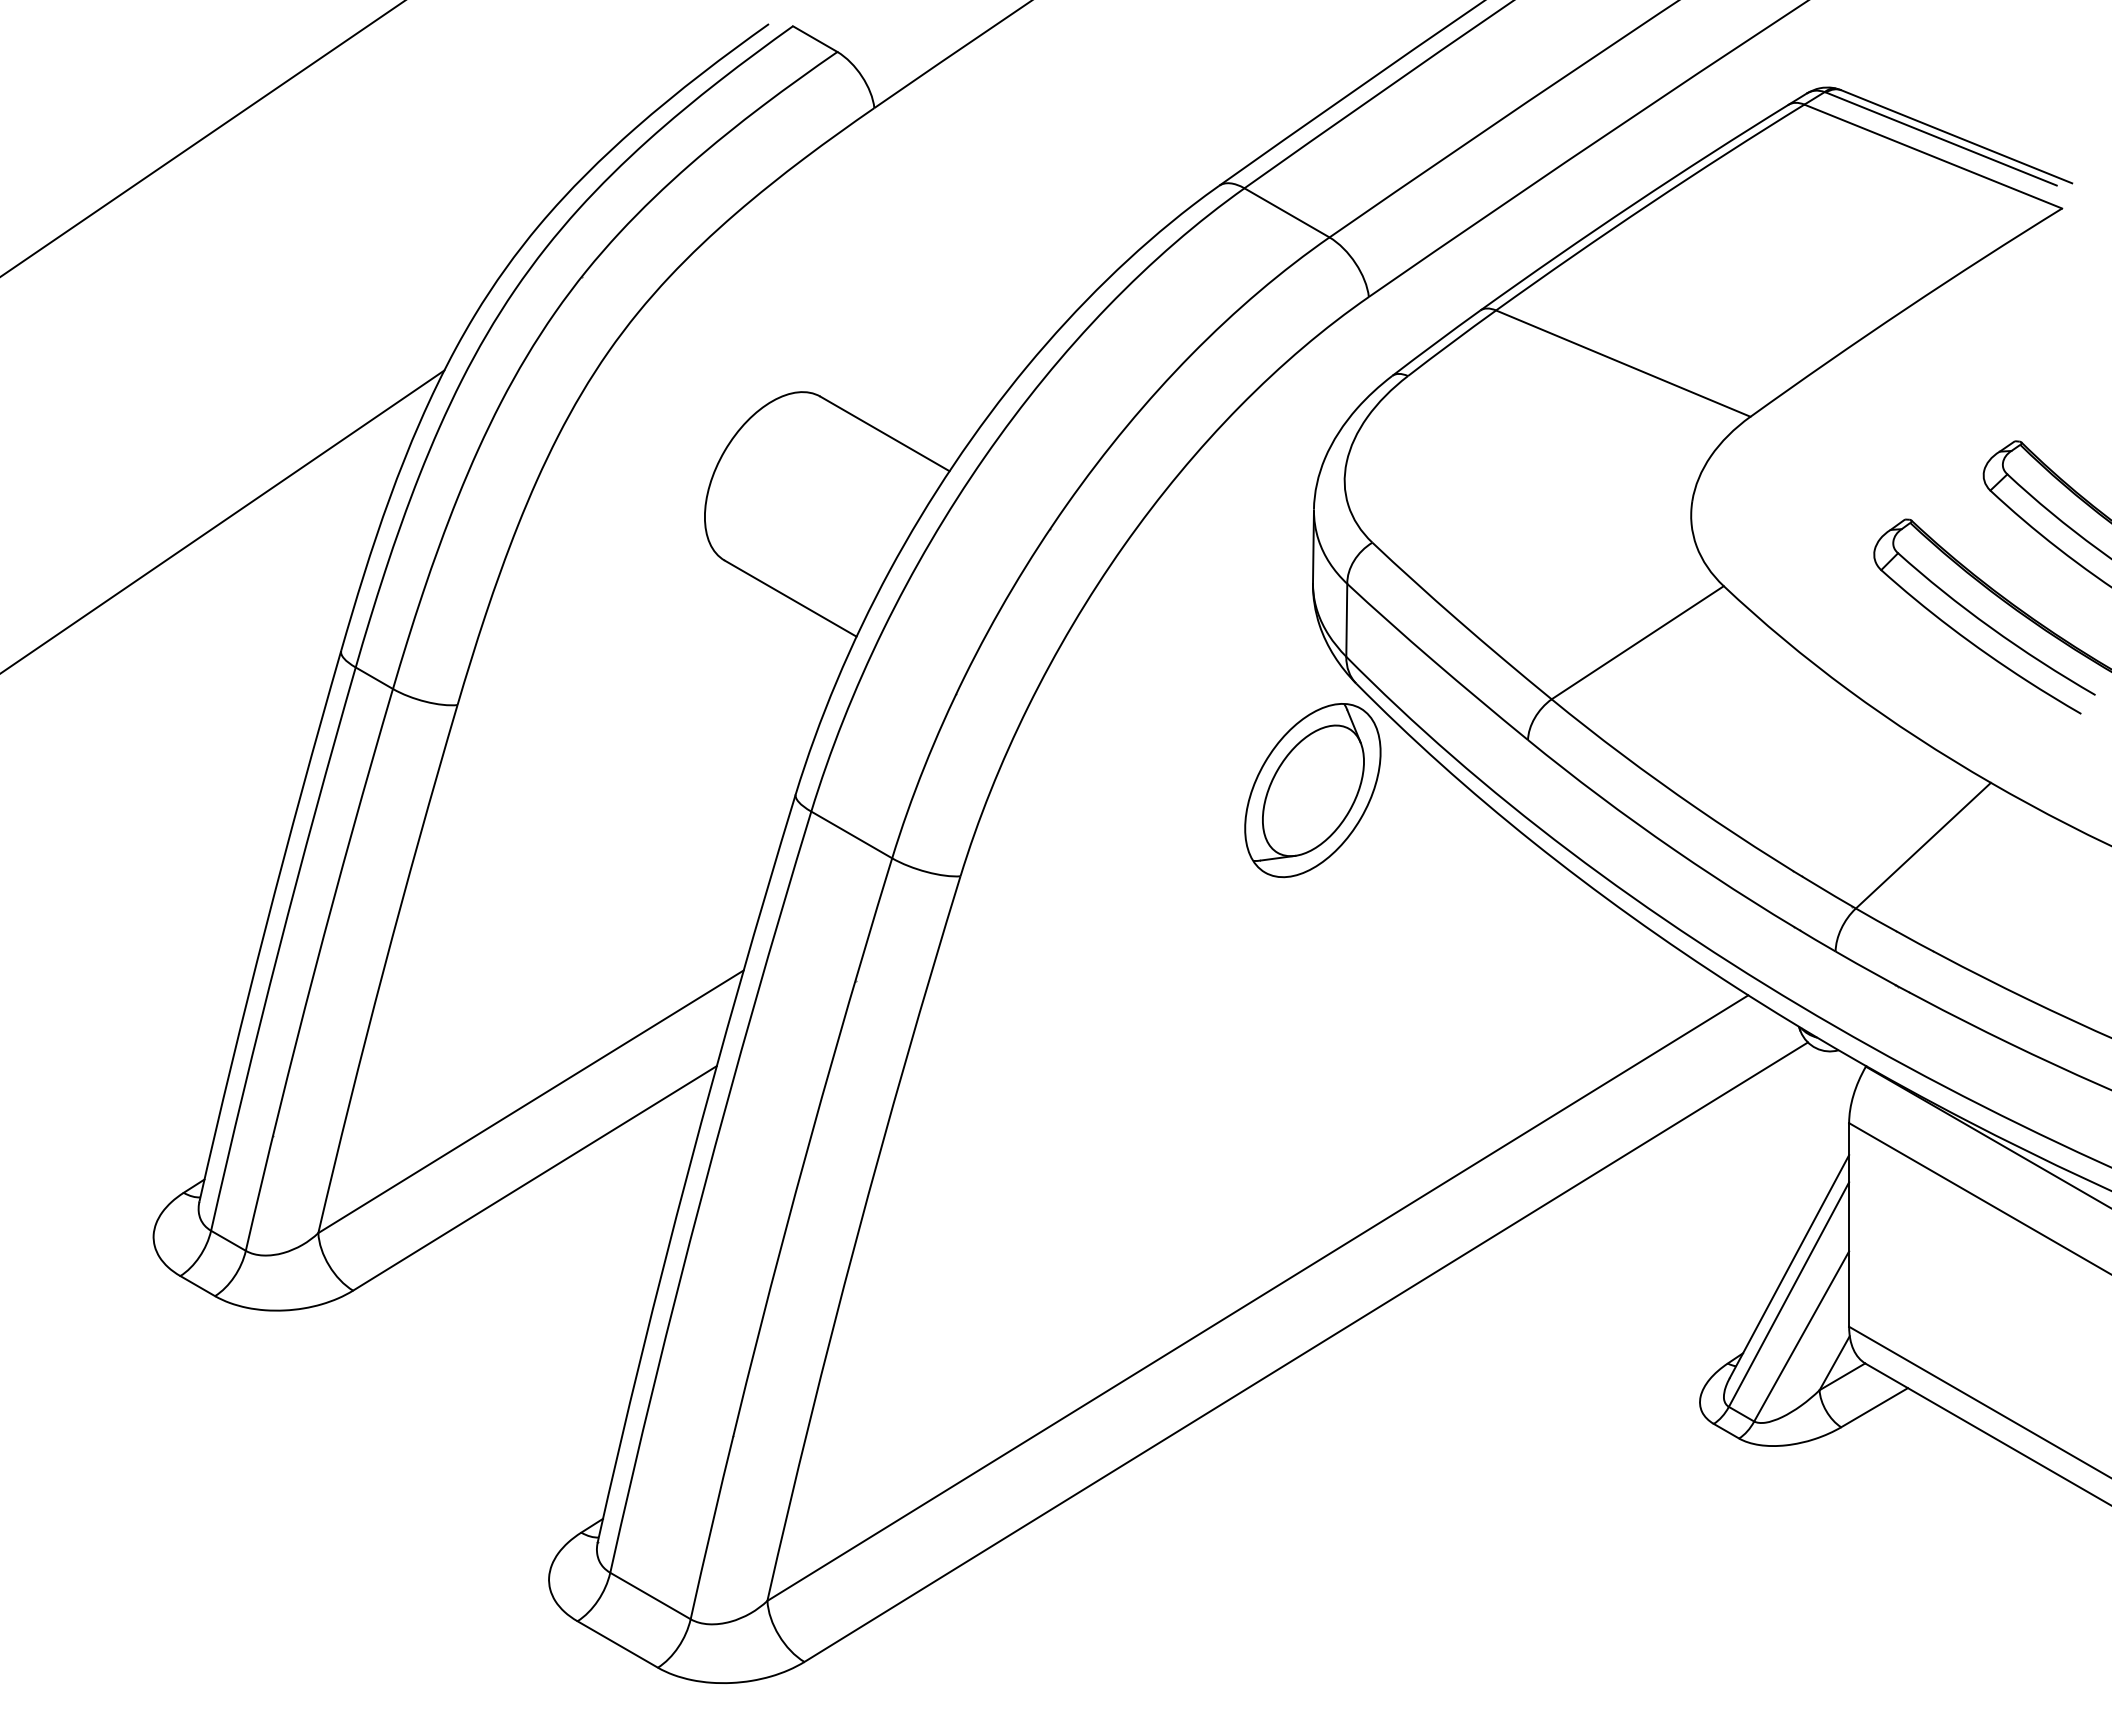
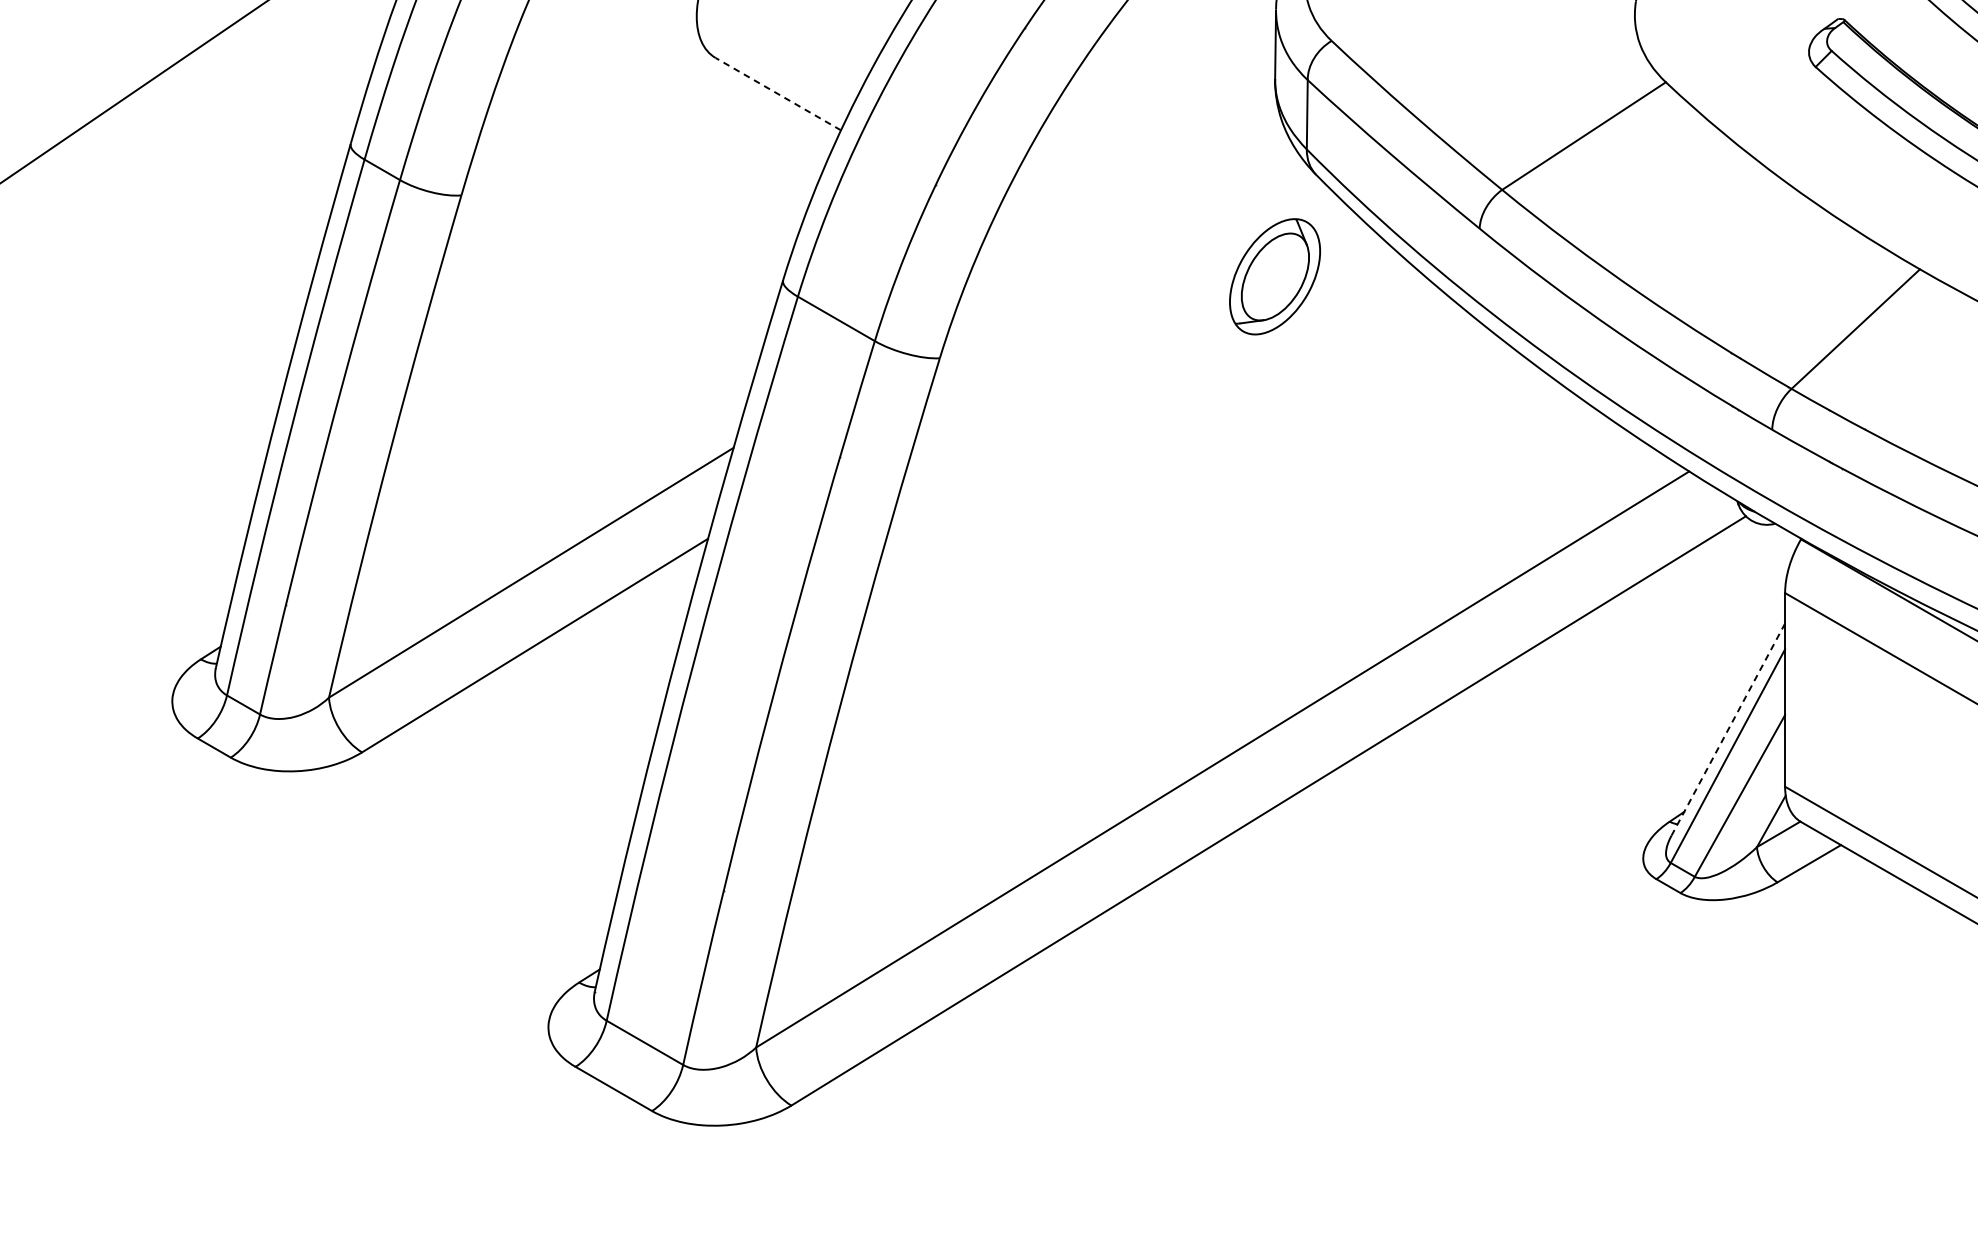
line: (790, 598) -> (778, 94), solid -> dashed
part: (1312, 790) -> (1274, 276), size x0.7
line: (1789, 1267) -> (1728, 730), solid -> dashed

